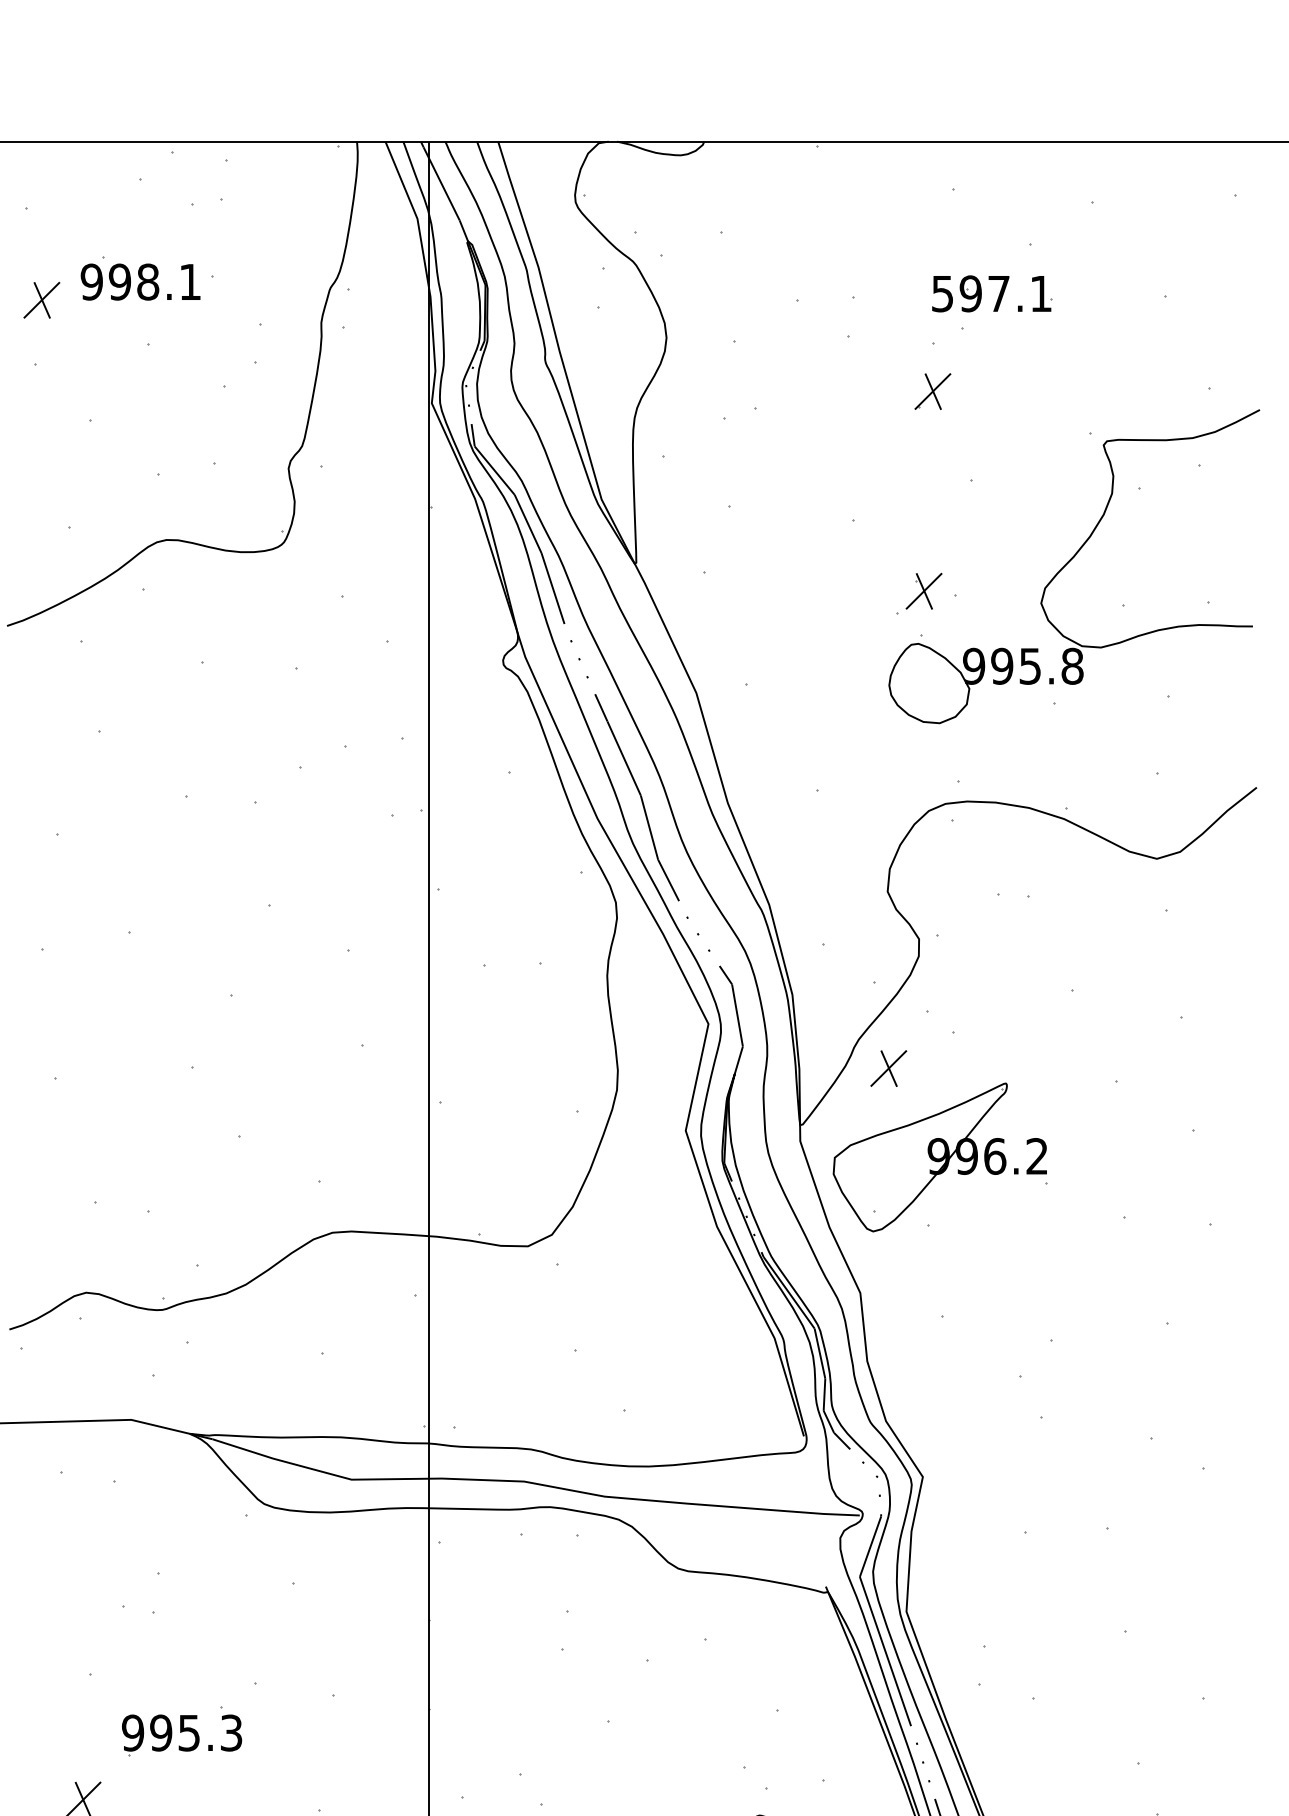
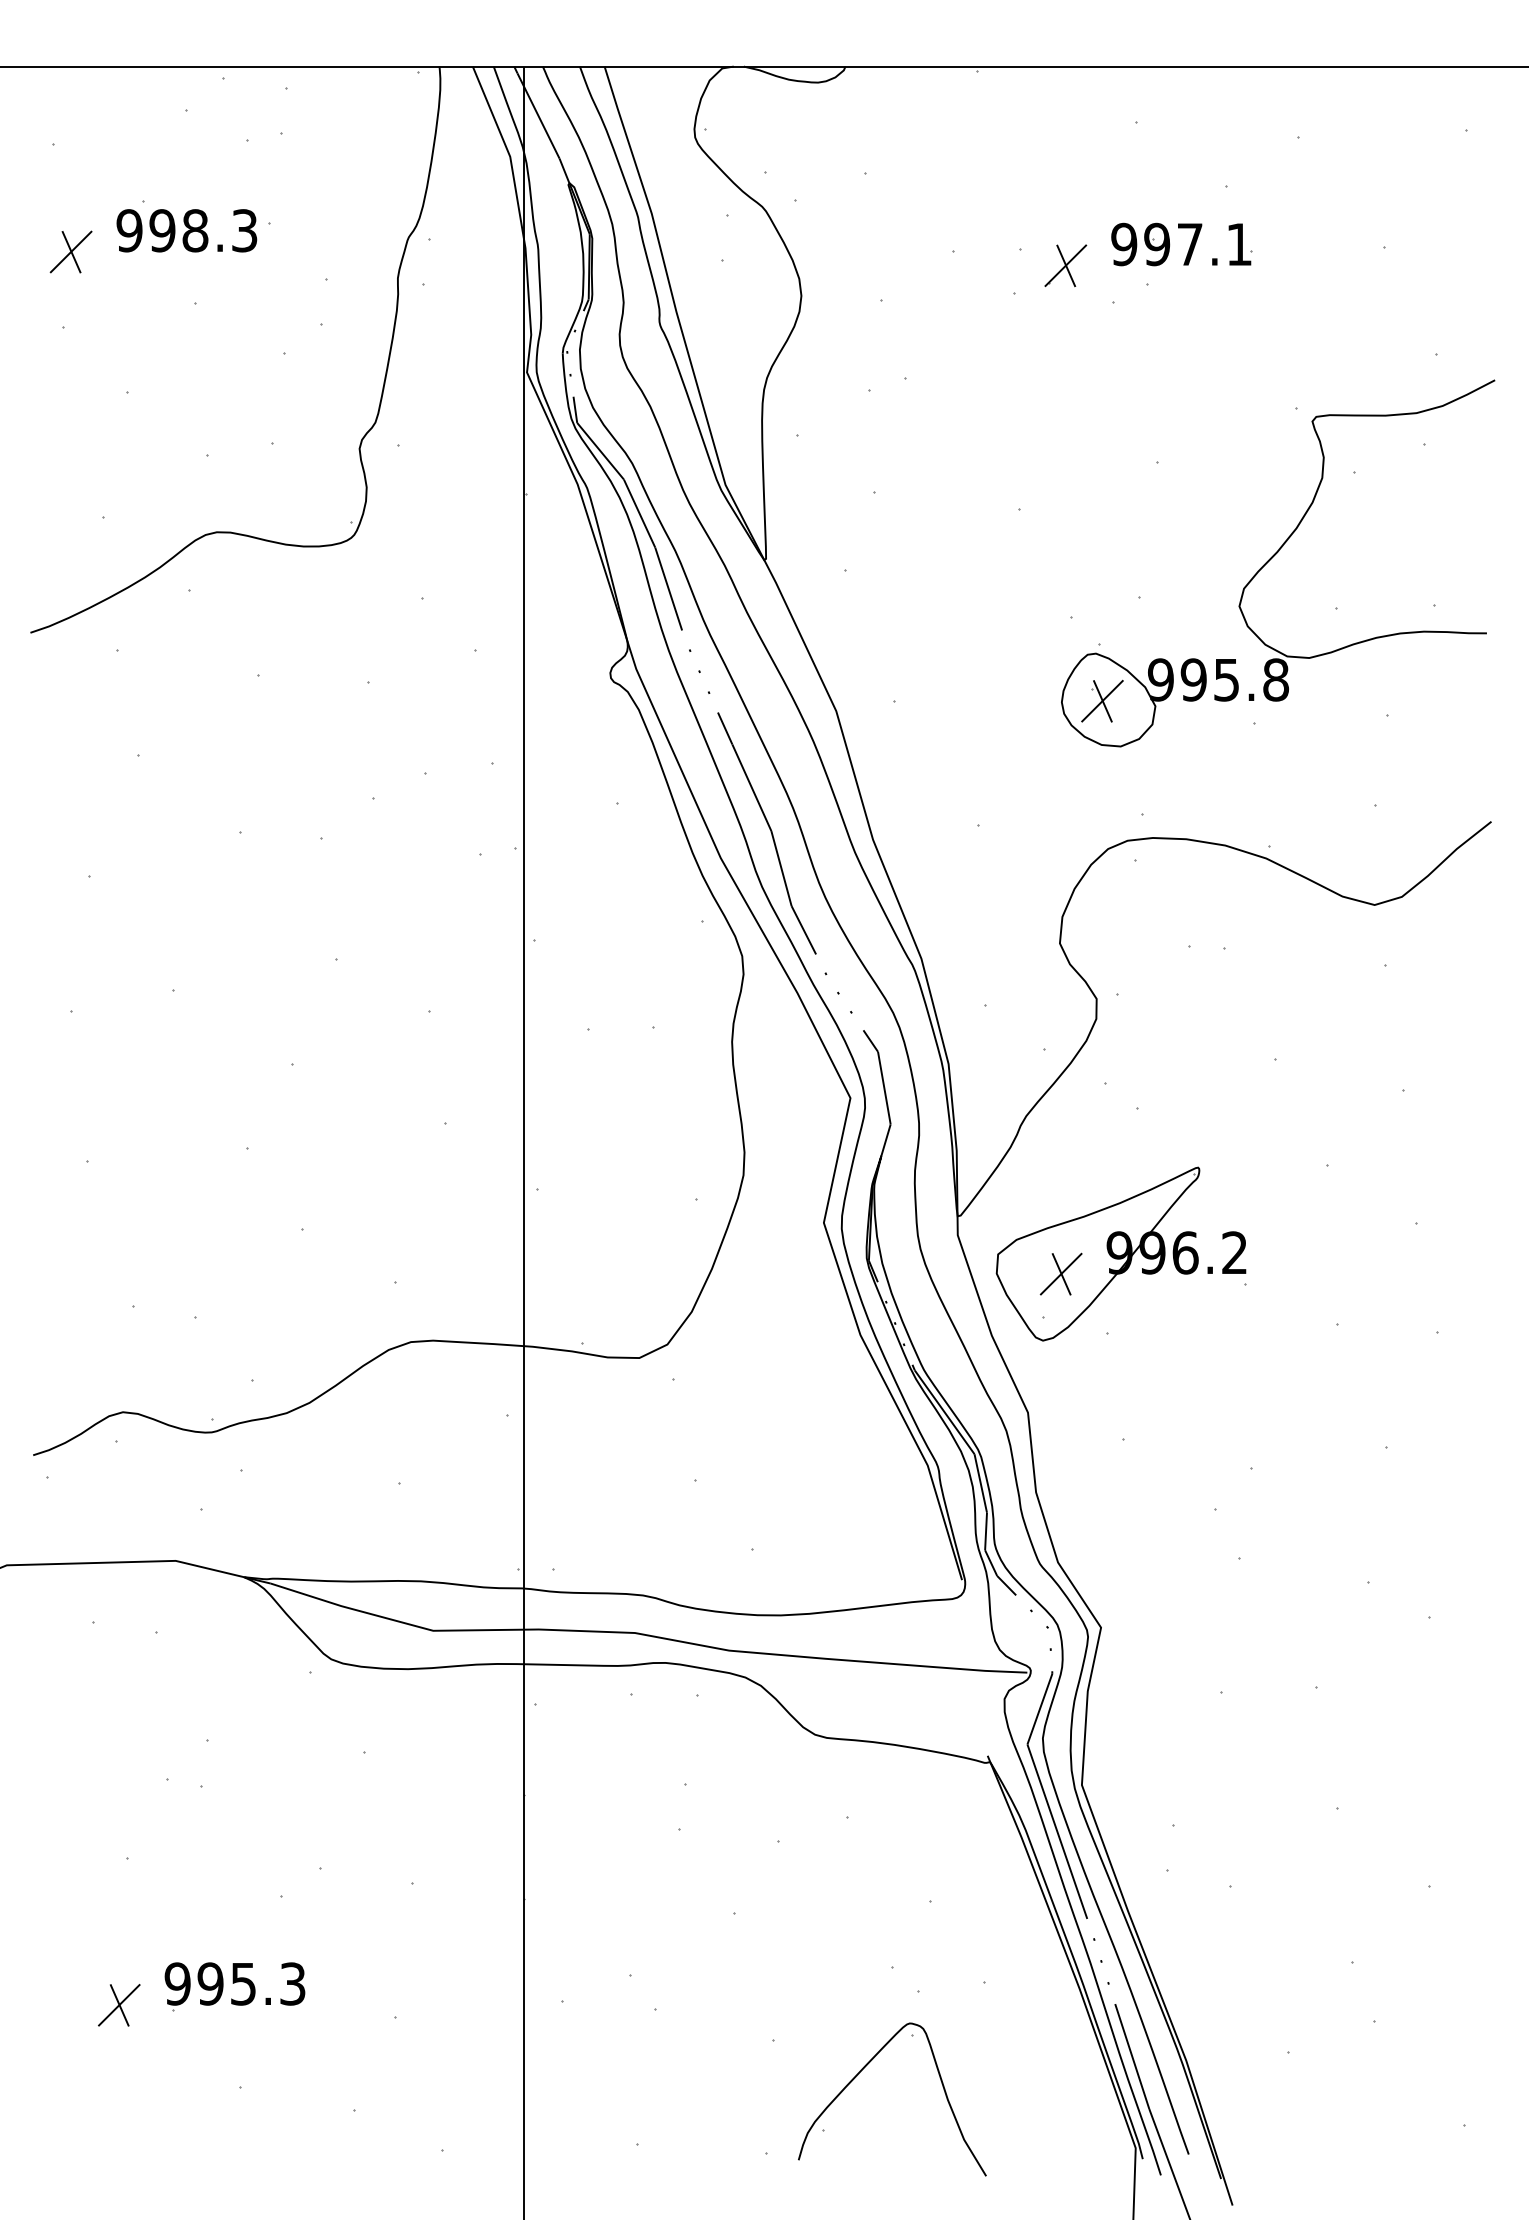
text: (190, 281) -> (244, 230), 998.1 -> 998.3
text: (942, 293) -> (1124, 244), 597.1 -> 997.1
part: (932, 391) -> (1065, 265), moved
part: (924, 590) -> (1102, 700), moved
part: (888, 1067) -> (1060, 1273), moved
part: (181, 1735) -> (234, 1986), moved

